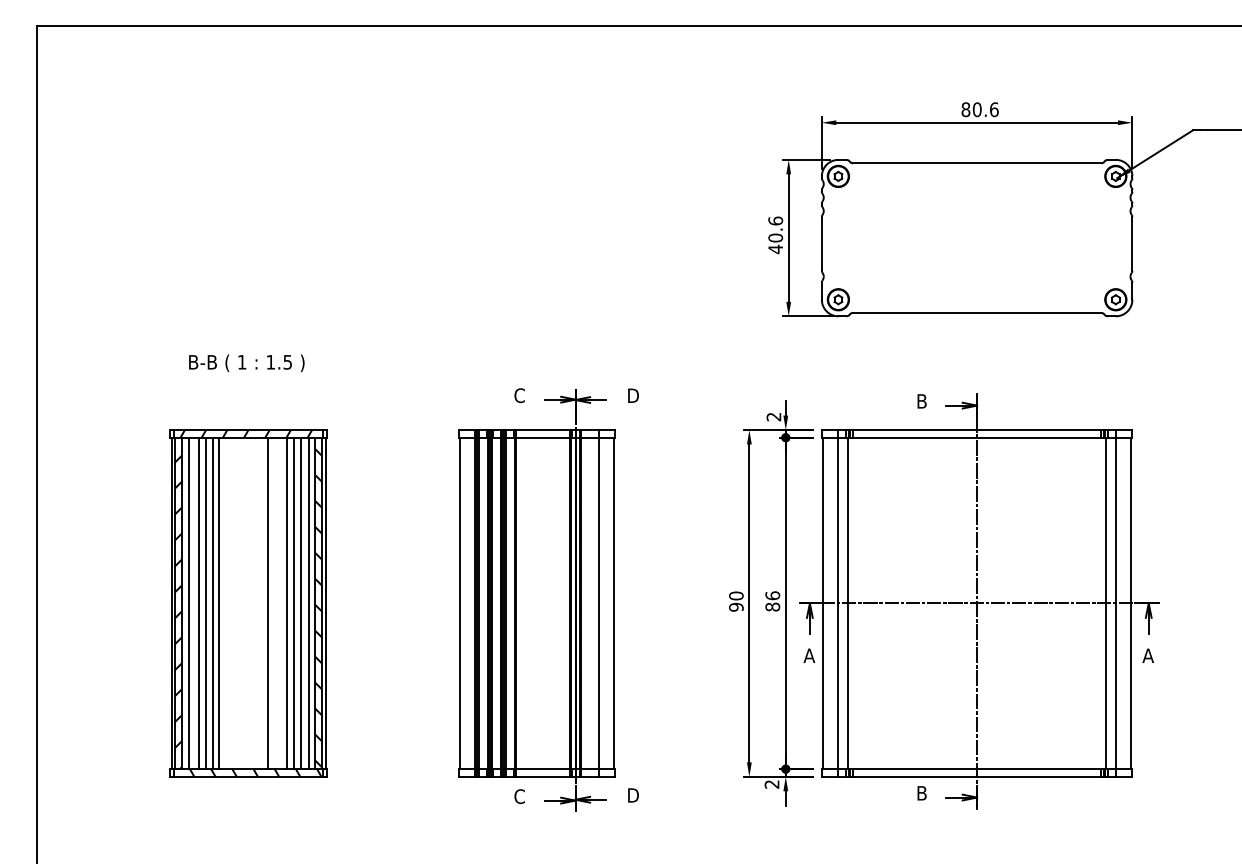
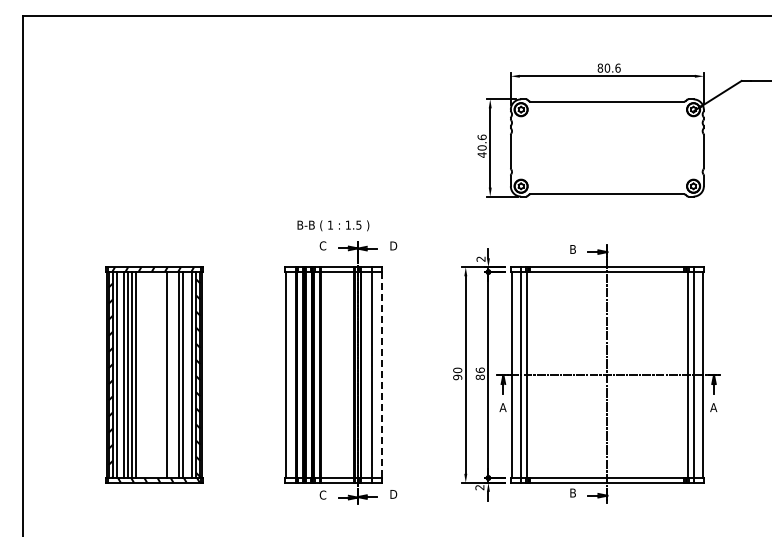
text: (246, 362) -> (333, 225), moved
line: (300, 604) -> (186, 375), removed
line: (613, 604) -> (381, 375), solid -> dashed

